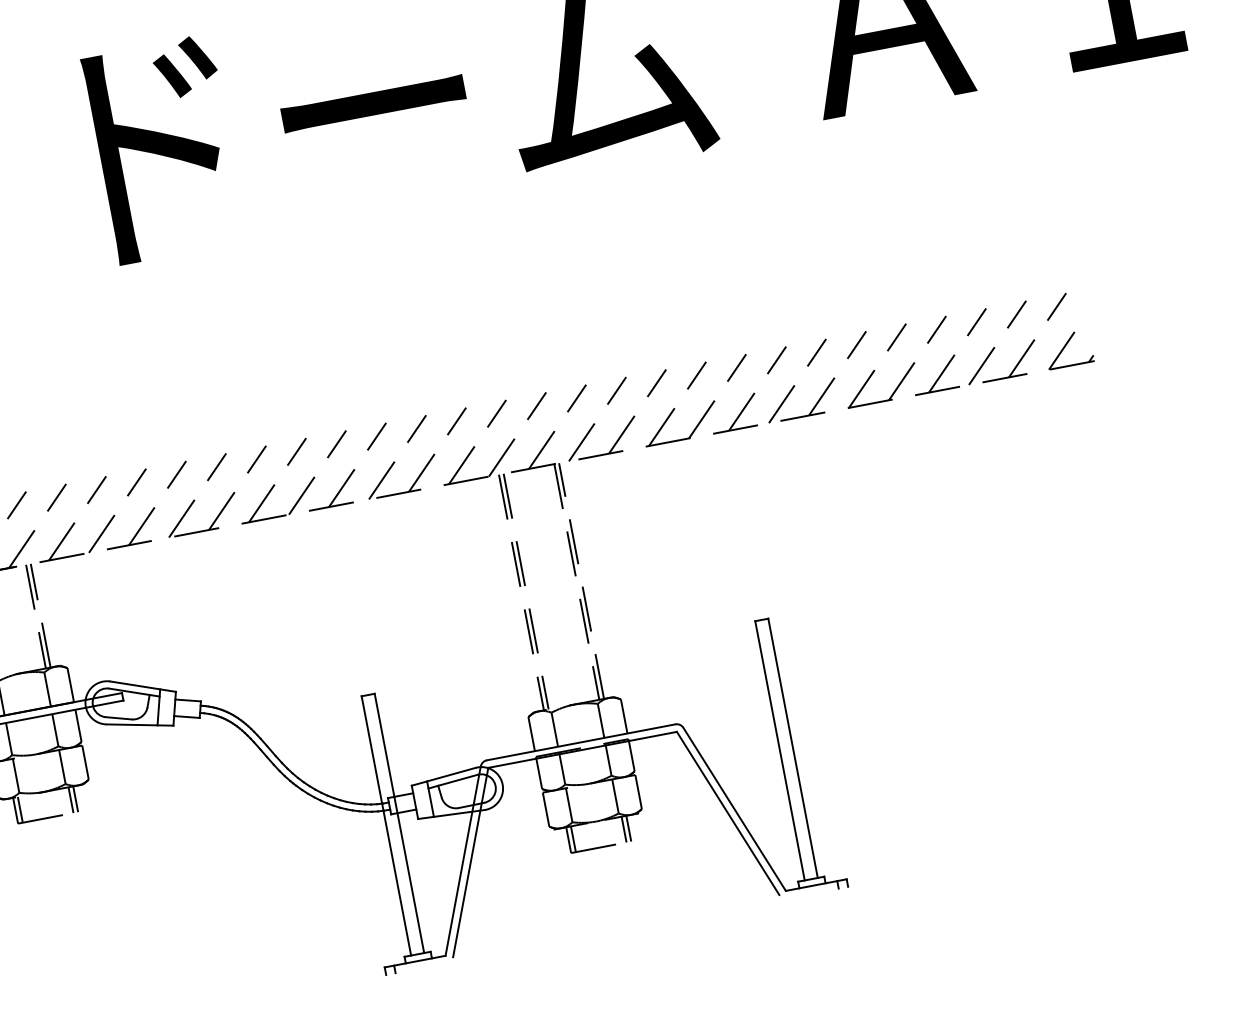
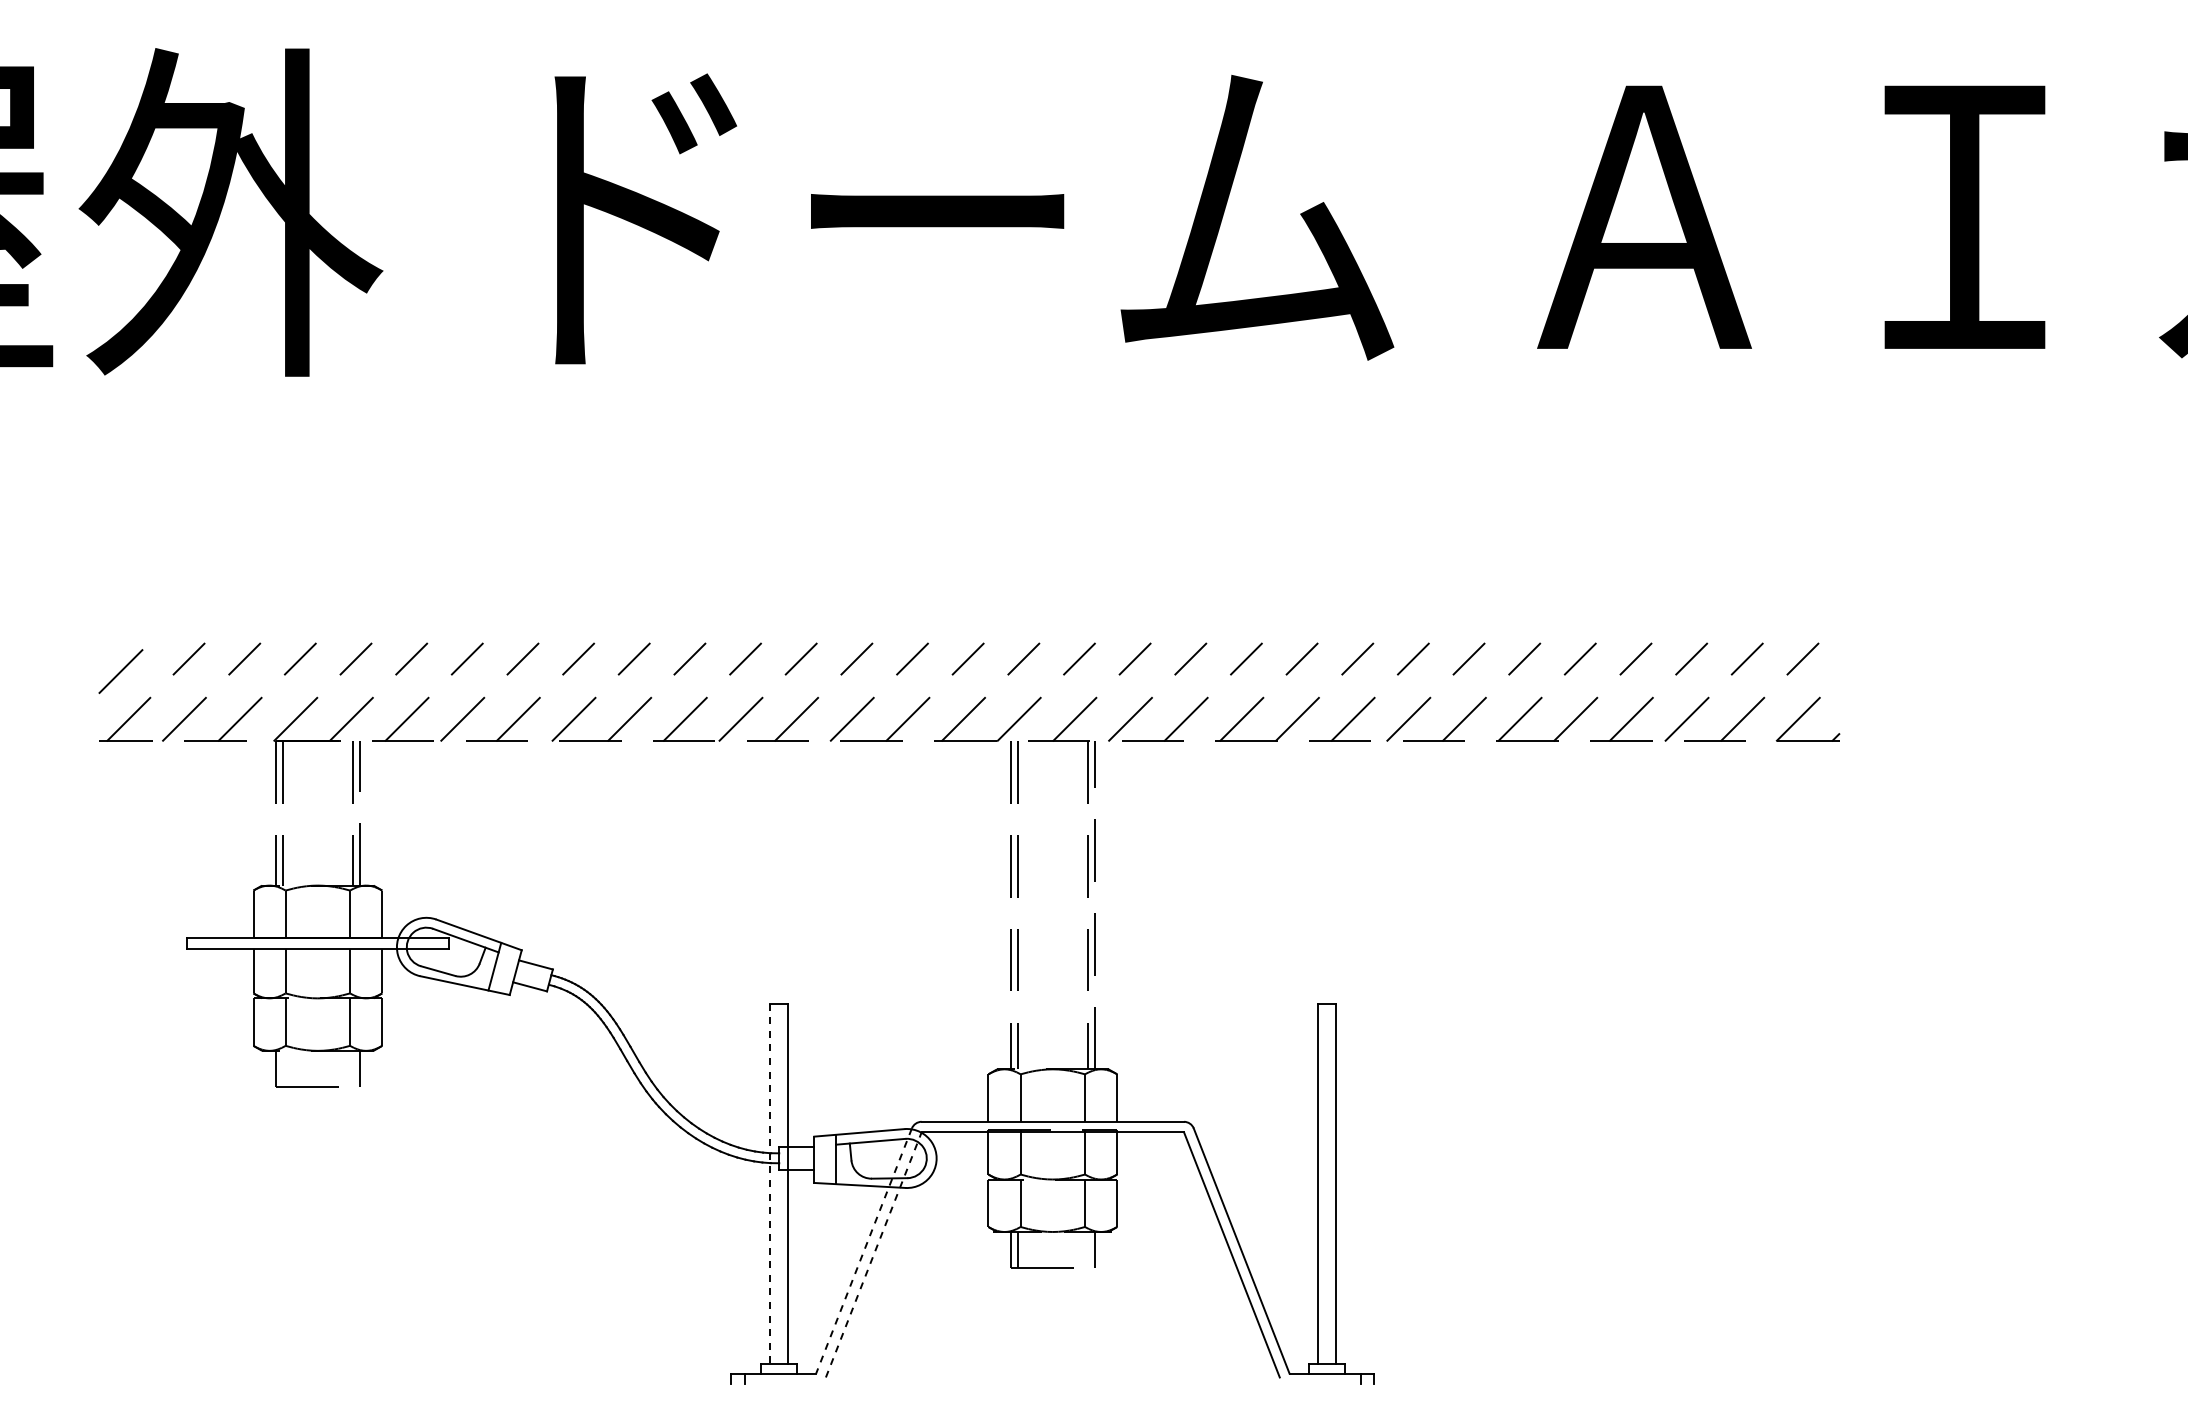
line: (71, 799) -> (353, 1068), removed
line: (20, 809) -> (282, 1068), removed
line: (386, 826) -> (769, 1184), solid -> dashed
line: (624, 829) -> (1088, 1249), removed
line: (463, 861) -> (864, 1251), solid -> dashed
line: (470, 862) -> (873, 1254), solid -> dashed

